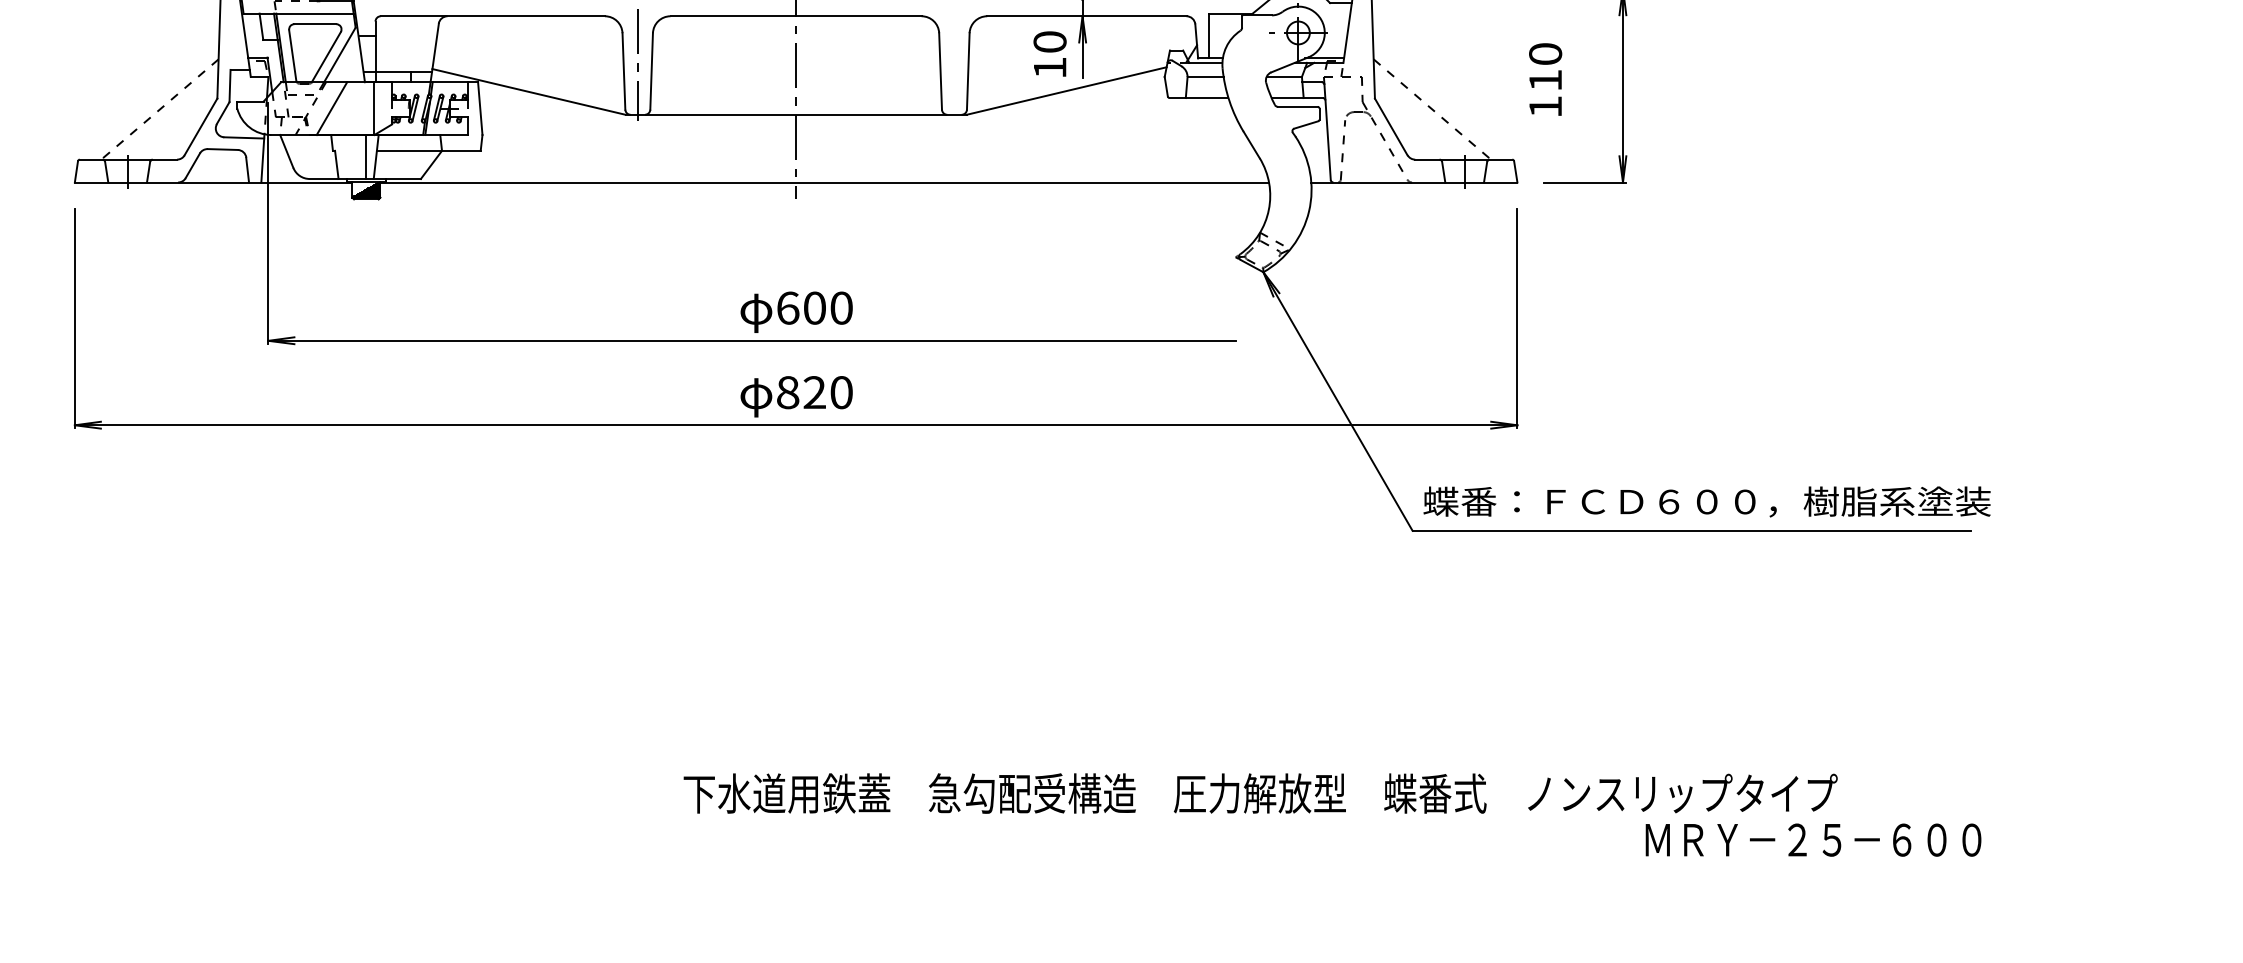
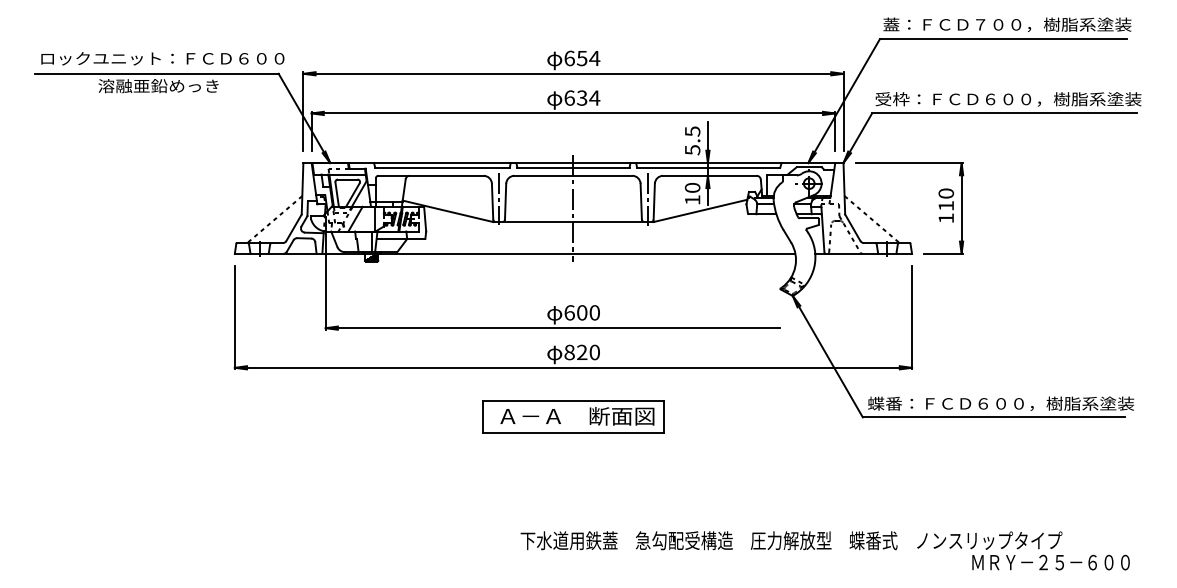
line: (953, 66) -> (647, 199), added
text: (1543, 79) -> (945, 205), moved
part: (796, 528) -> (573, 416), added

